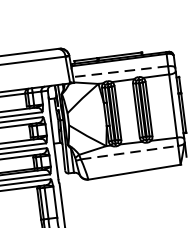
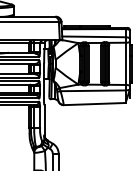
line: (119, 71) -> (93, 36), dashed -> solid
line: (130, 152) -> (93, 90), dashed -> solid

